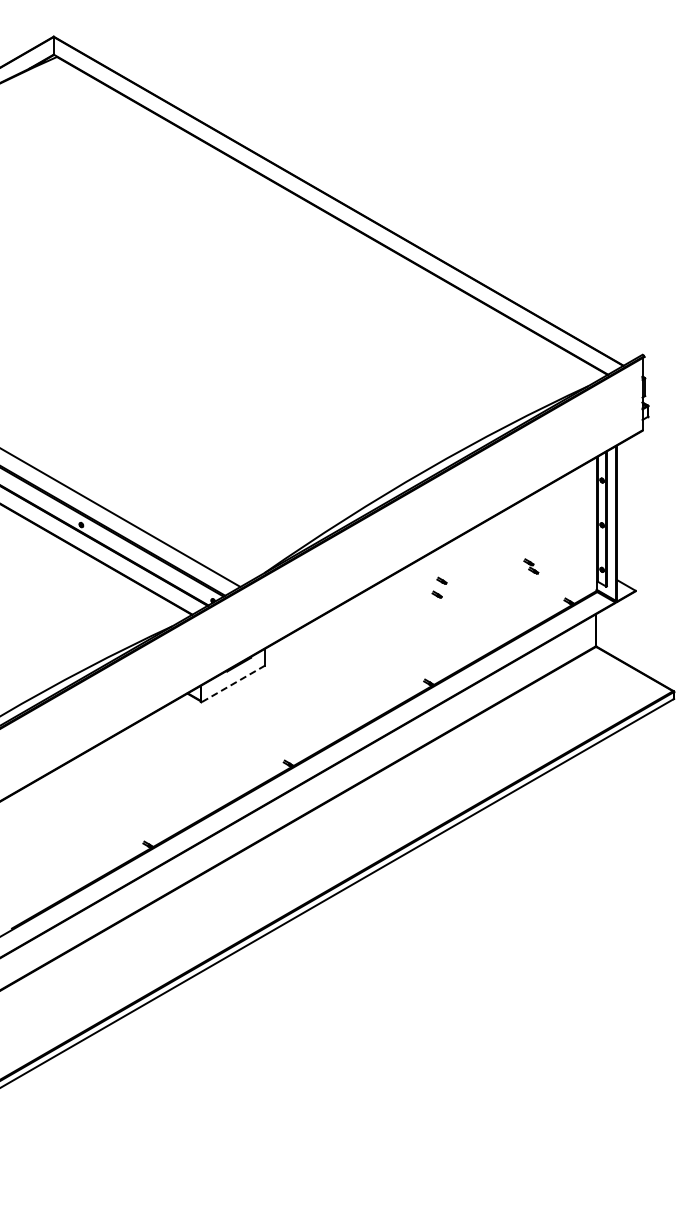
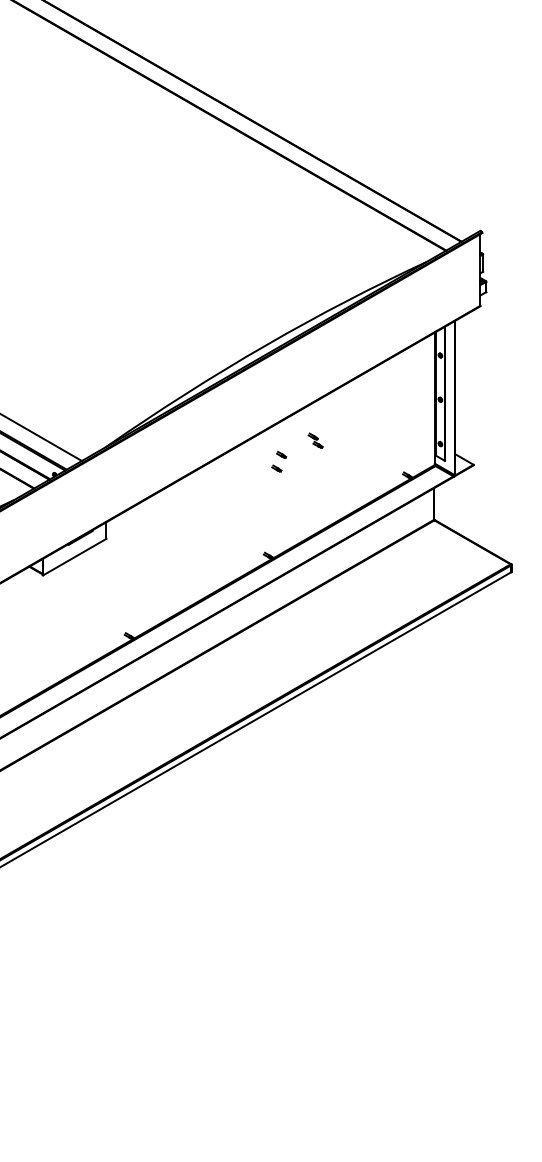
part: (531, 566) -> (315, 440), moved
line: (233, 683) -> (74, 556), dashed -> solid

